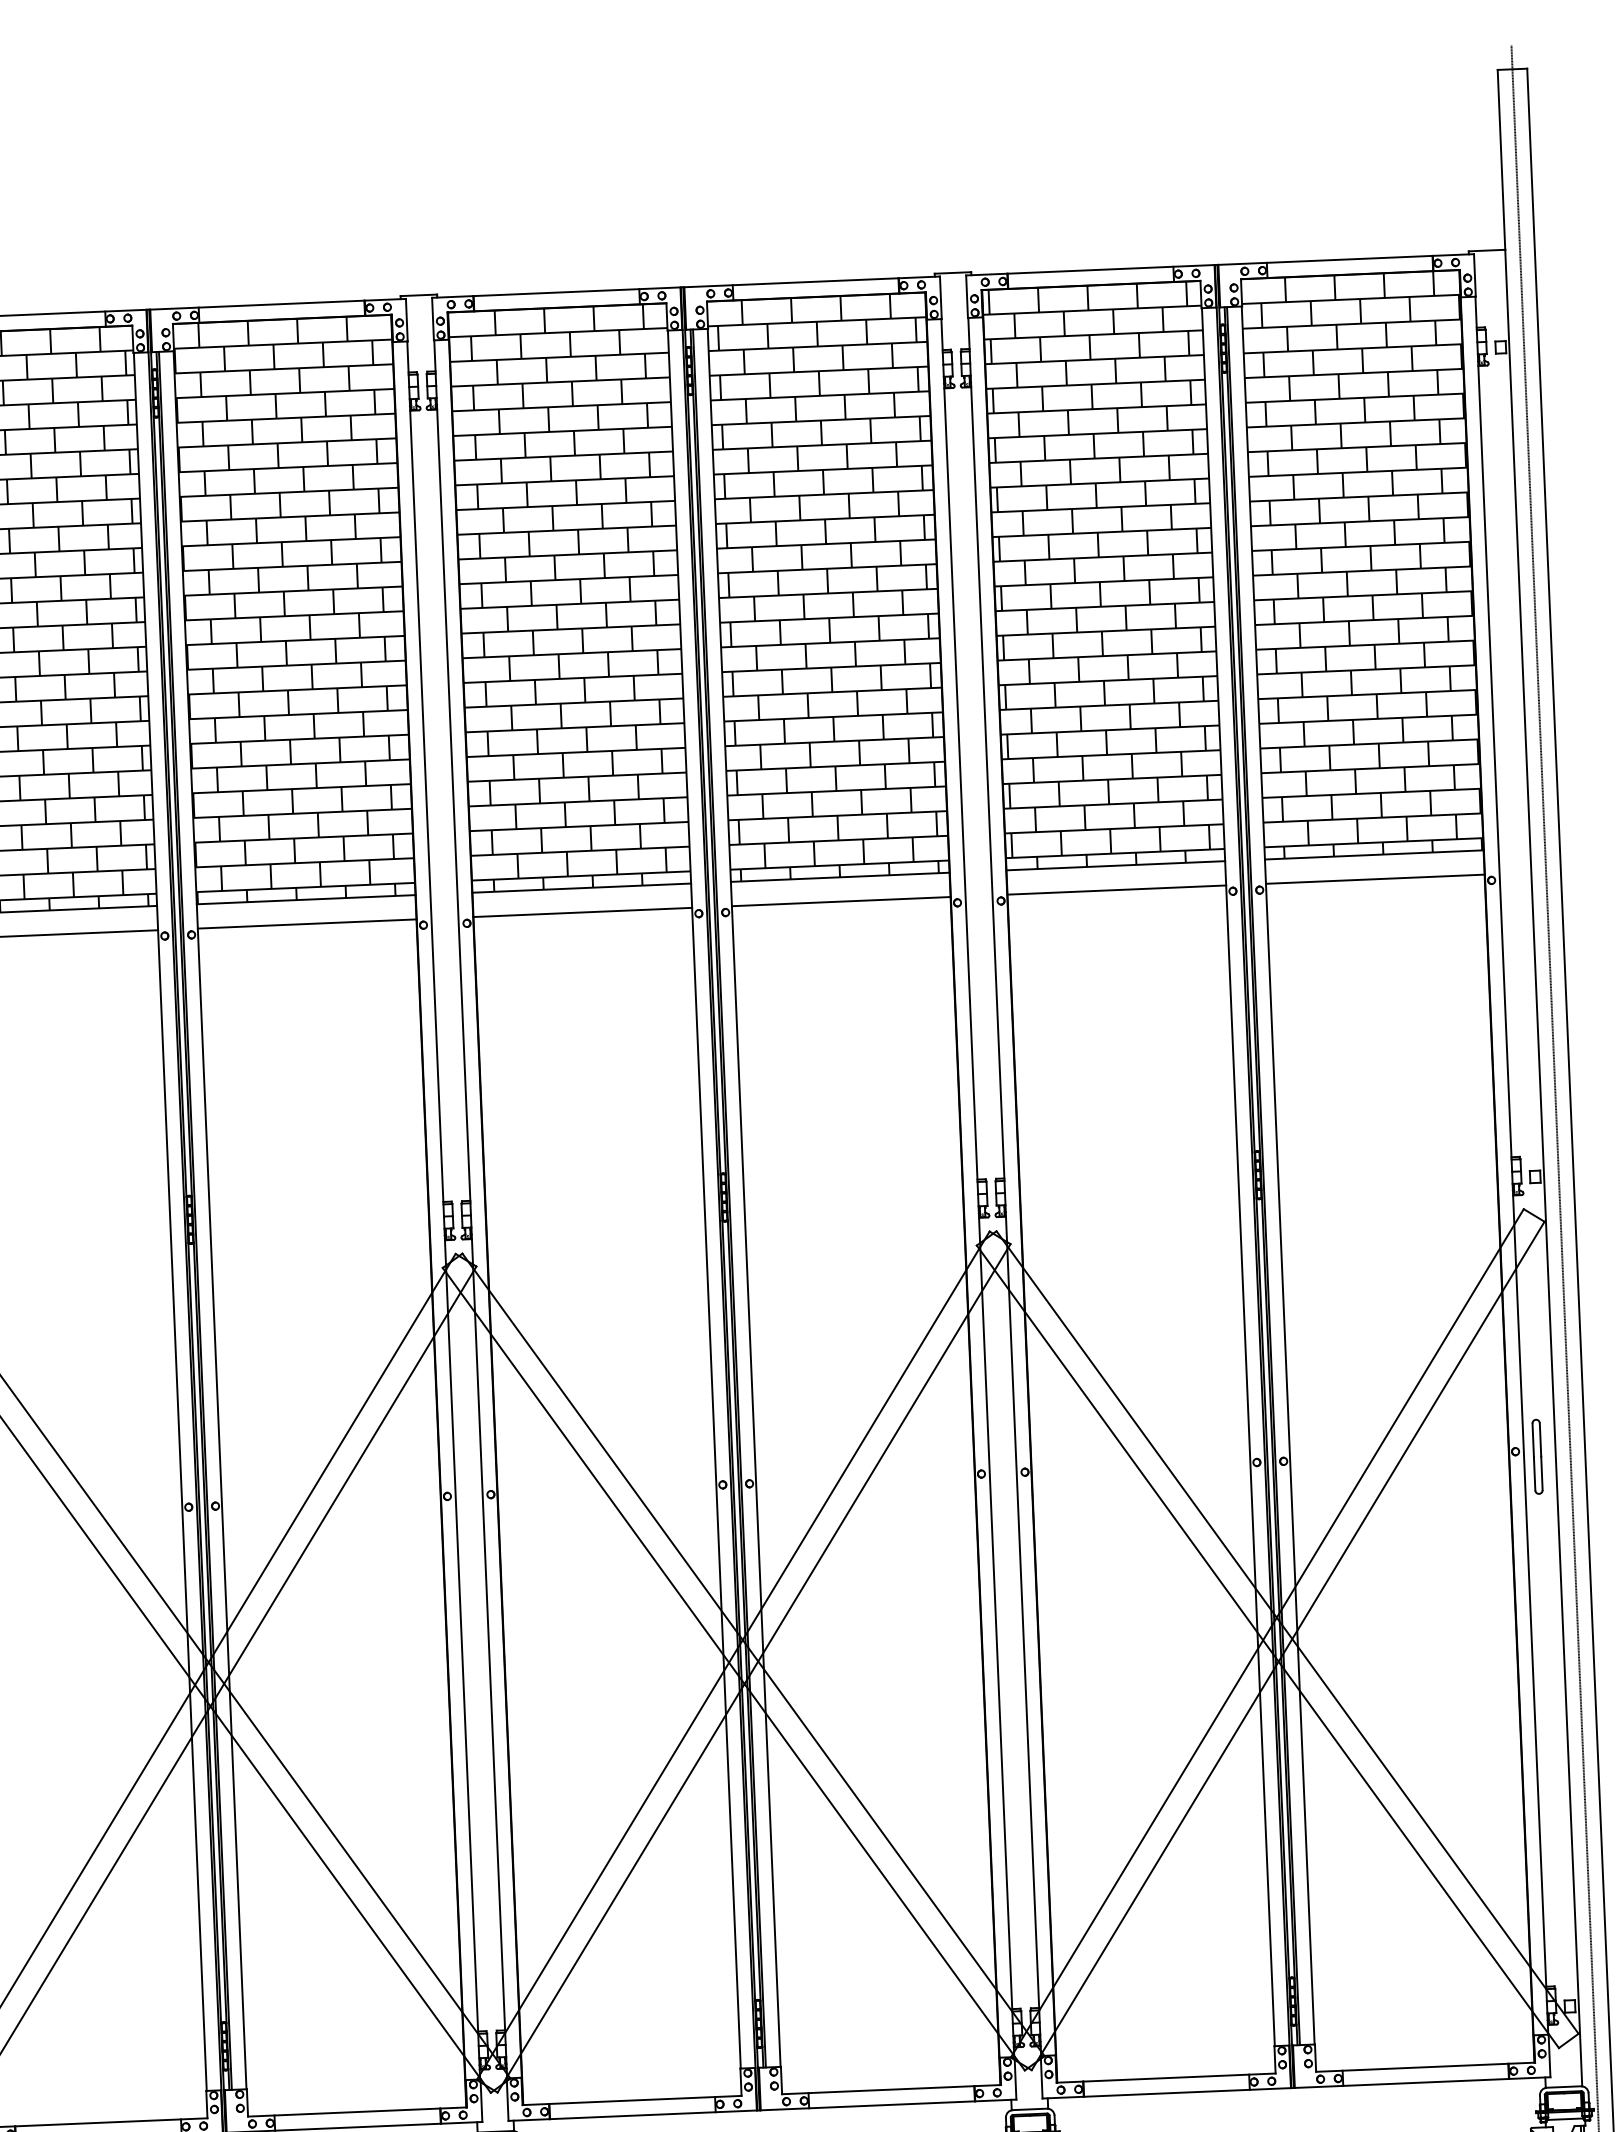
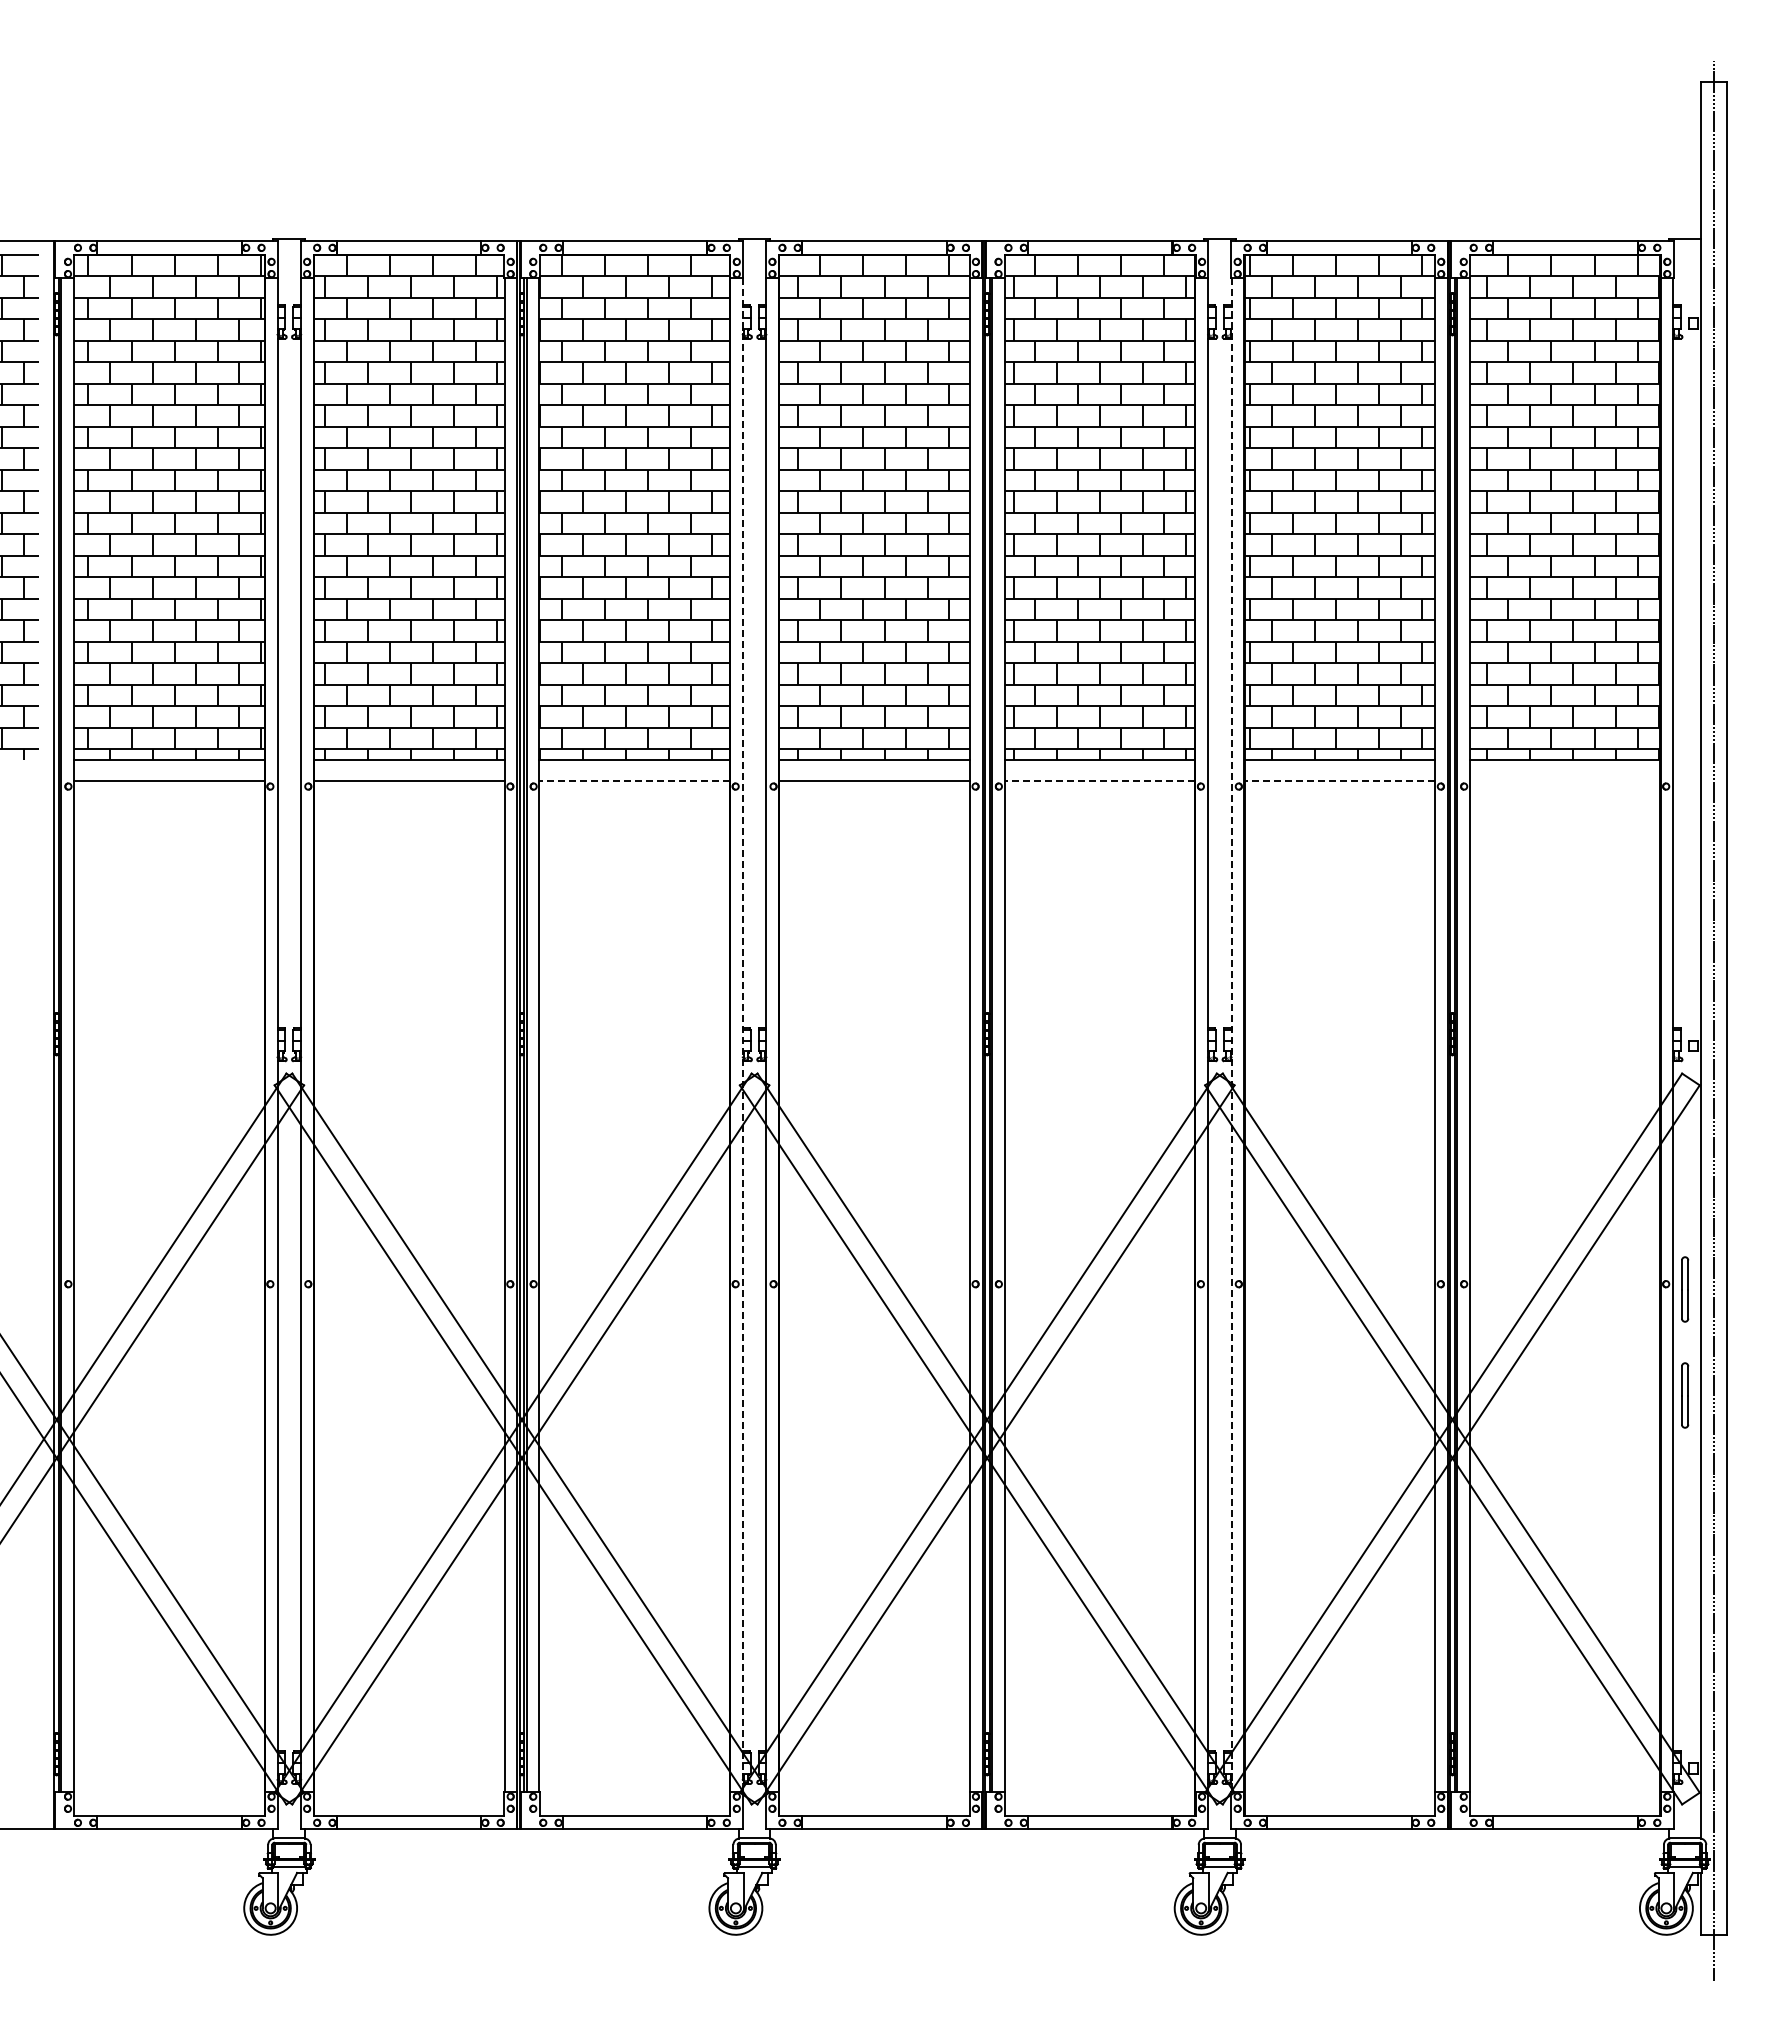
line: (1374, 879) -> (1564, 781), removed
line: (1116, 890) -> (1339, 781), solid -> dashed
line: (840, 901) -> (1099, 781), solid -> dashed
line: (307, 924) -> (634, 781), solid -> dashed
line: (1004, 1187) -> (1231, 1035), solid -> dashed
line: (443, 1210) -> (742, 1035), solid -> dashed
part: (1543, 1578) -> (1685, 1395), added

